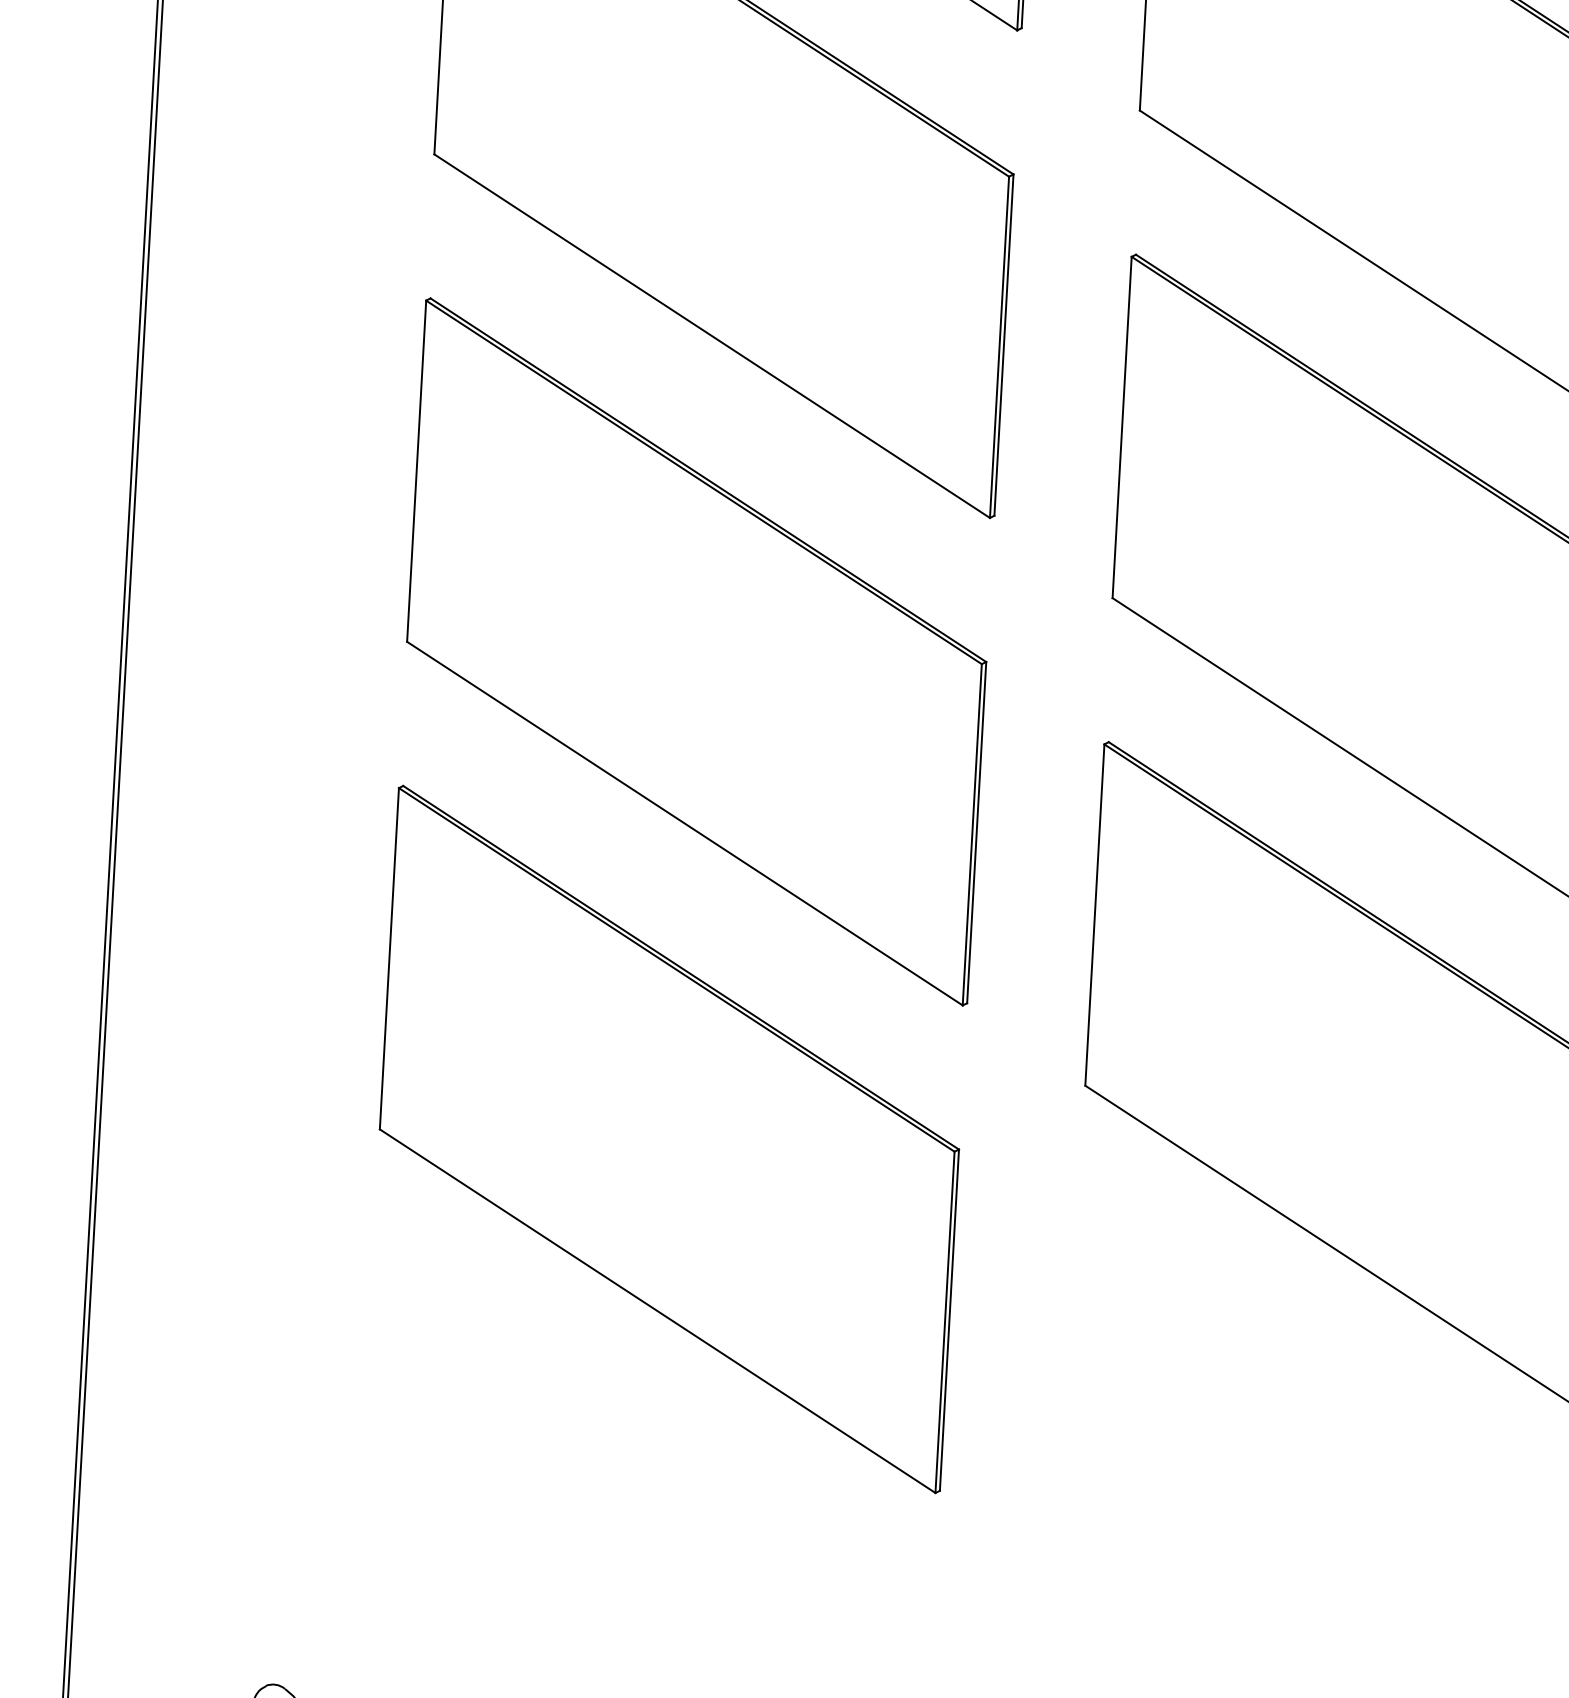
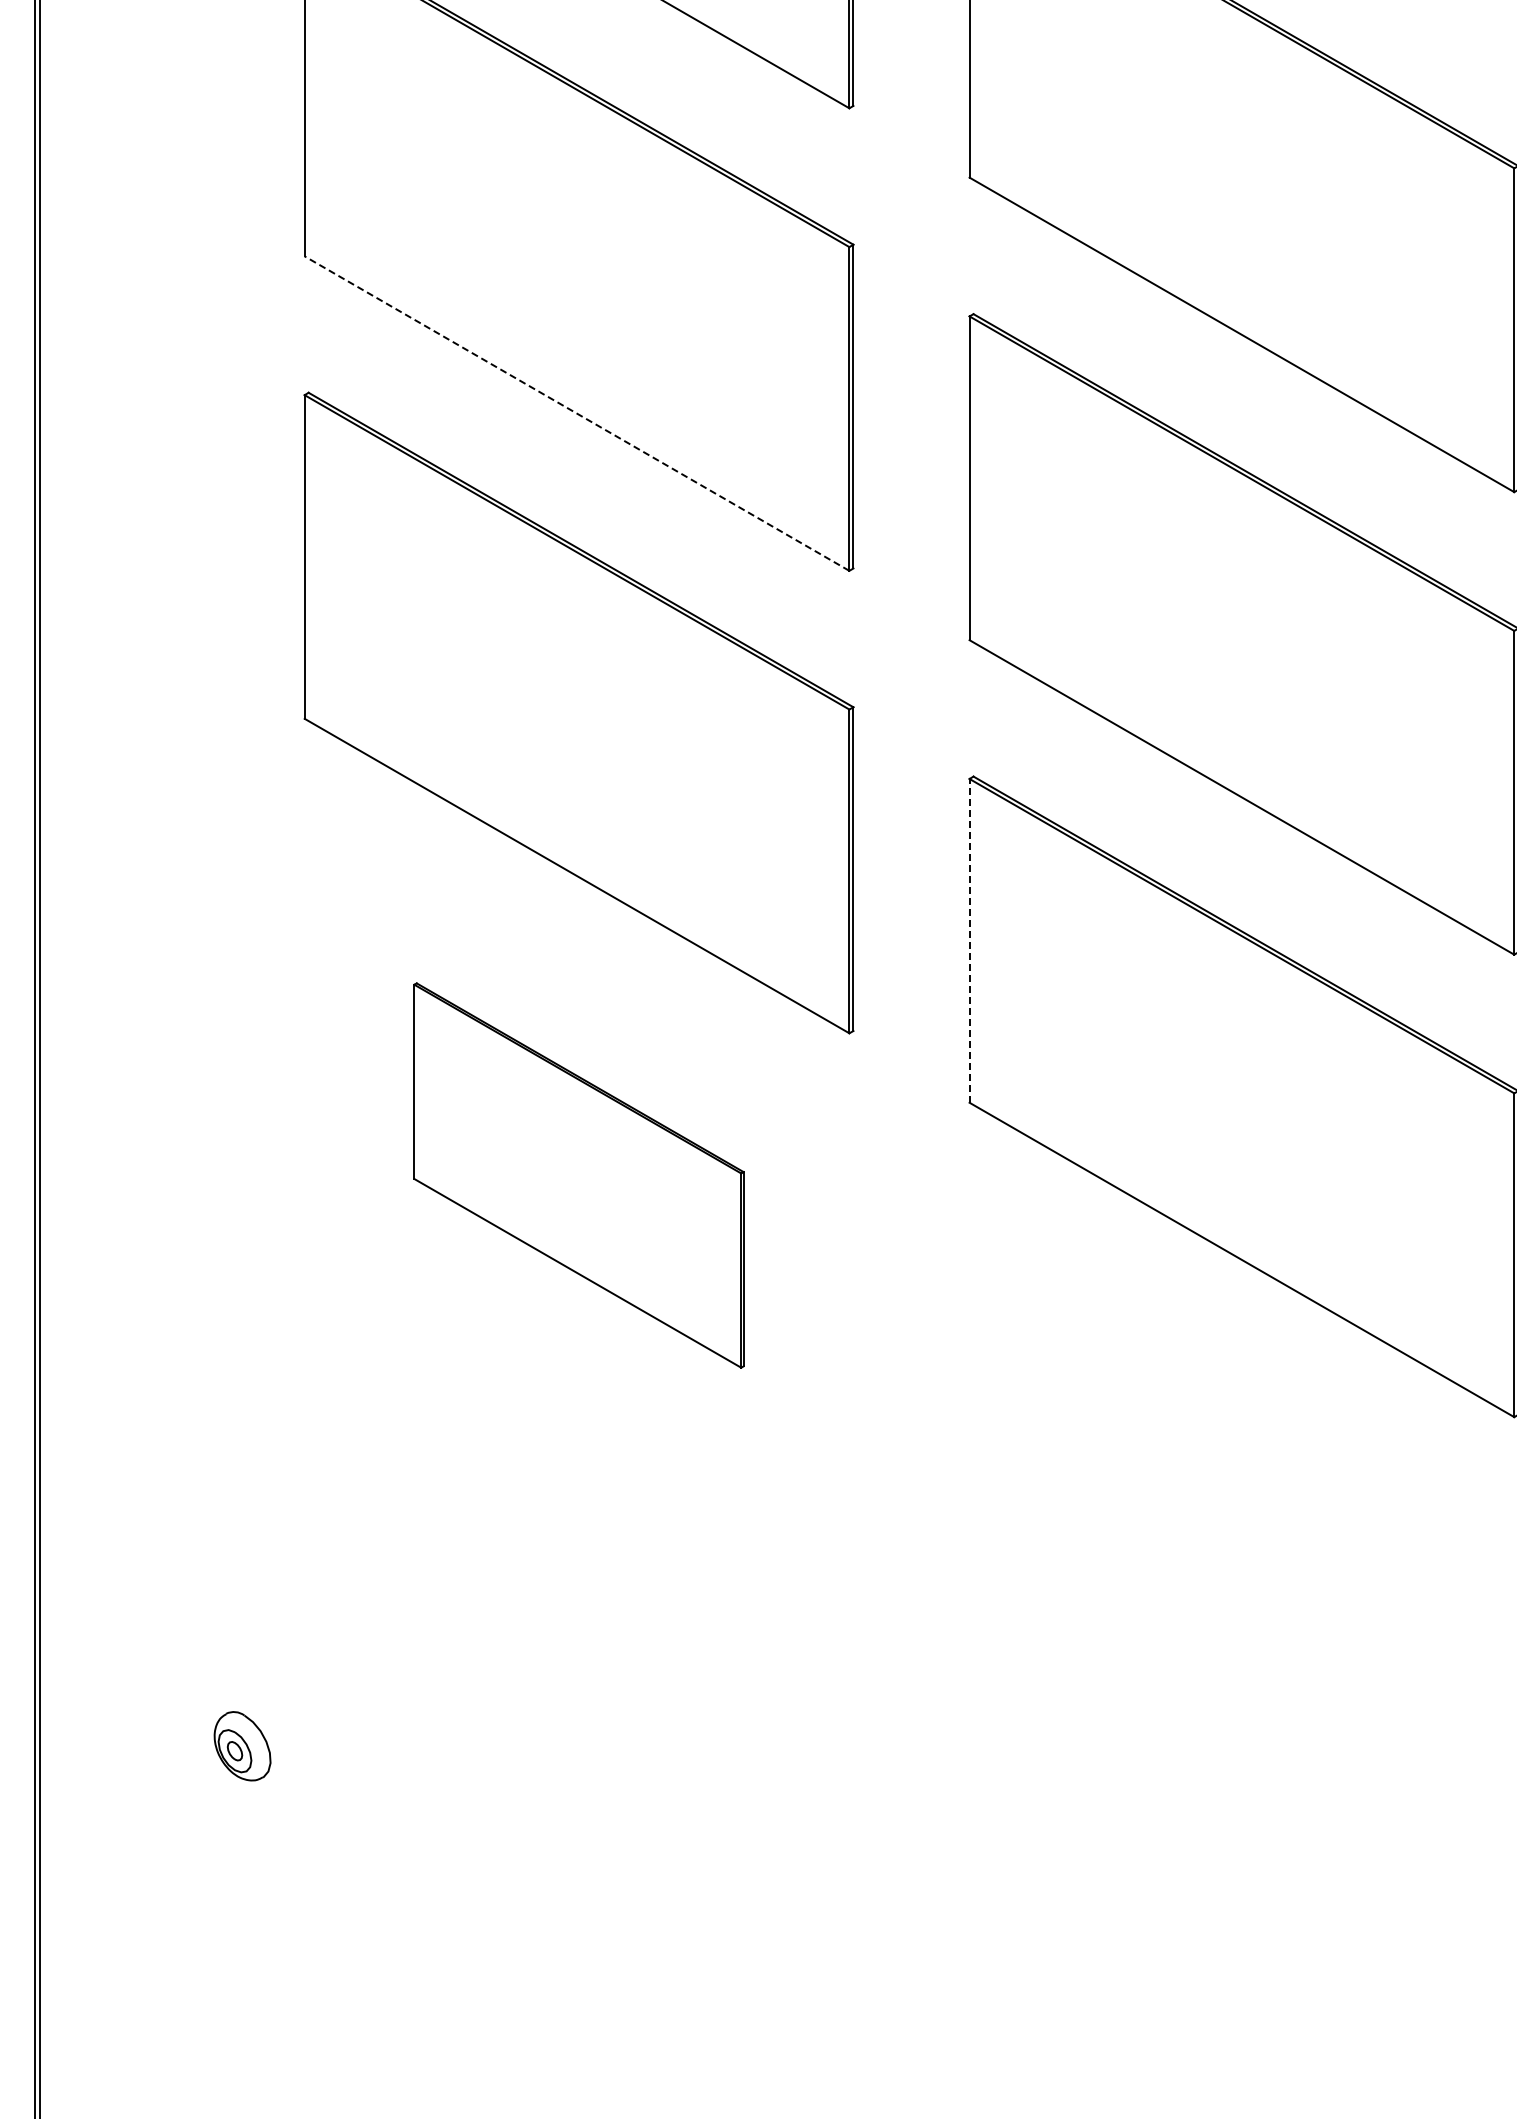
line: (711, 336) -> (576, 413), solid -> dashed
line: (1094, 914) -> (969, 940), solid -> dashed
part: (668, 1139) -> (578, 1175), size x0.6

